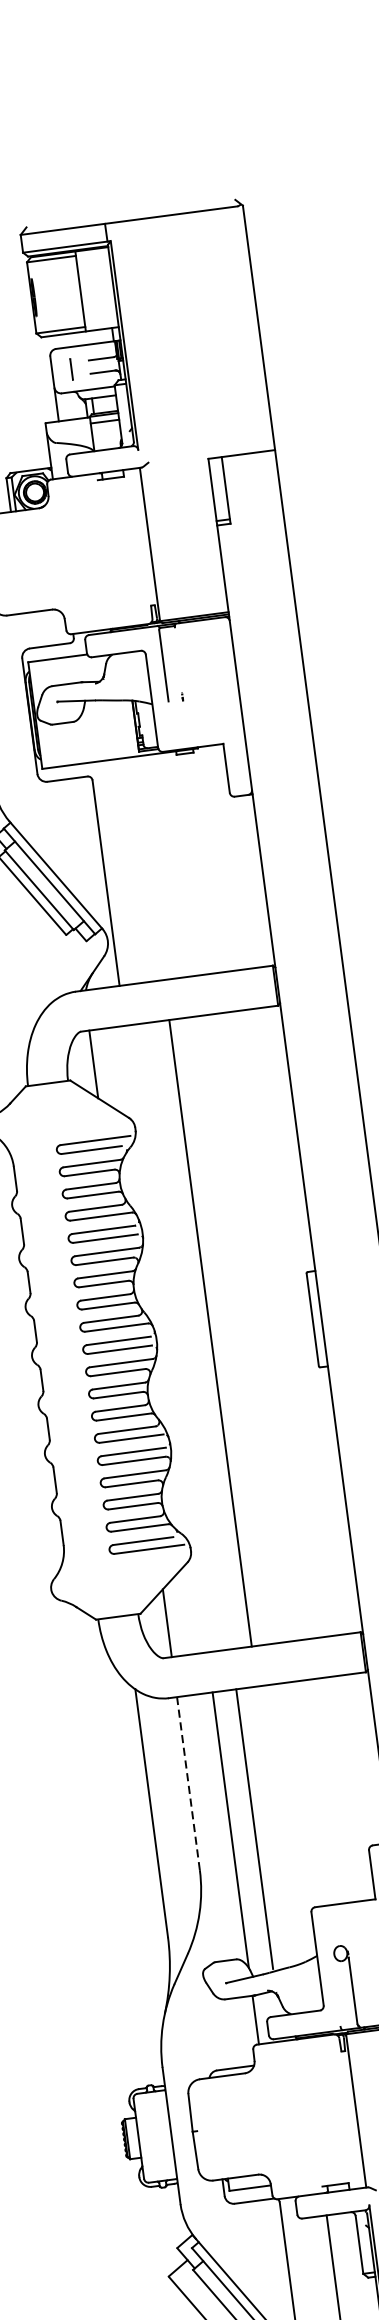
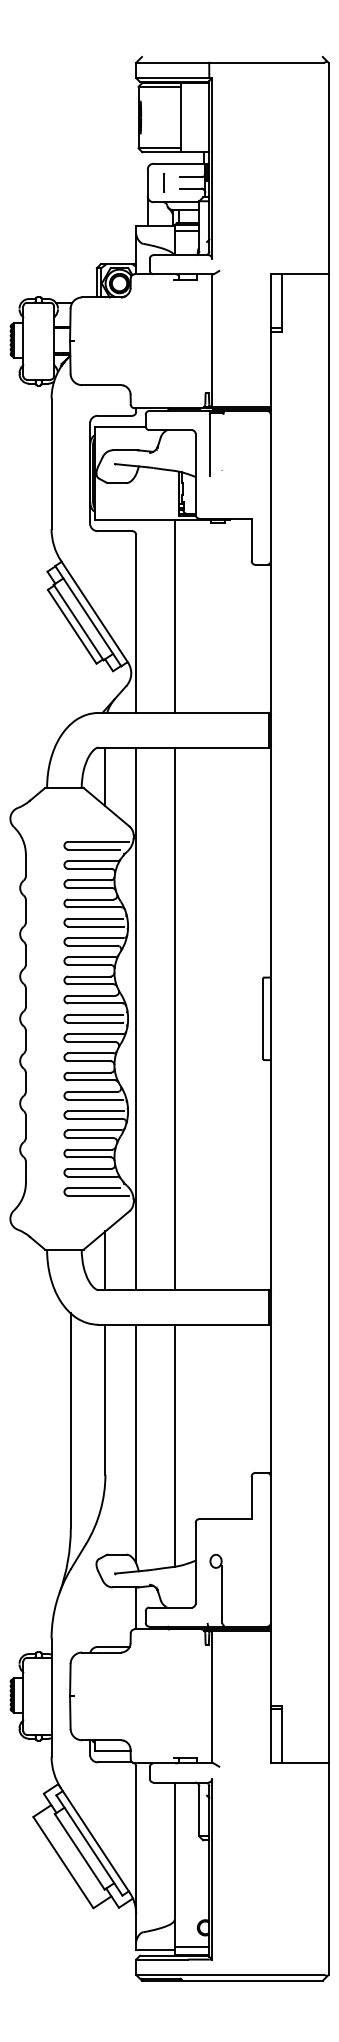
line: (148, 867) -> (174, 615), added
line: (166, 1338) -> (136, 1018), added
line: (188, 1783) -> (105, 1399), dashed -> solid
line: (254, 1828) -> (174, 1445), moved

